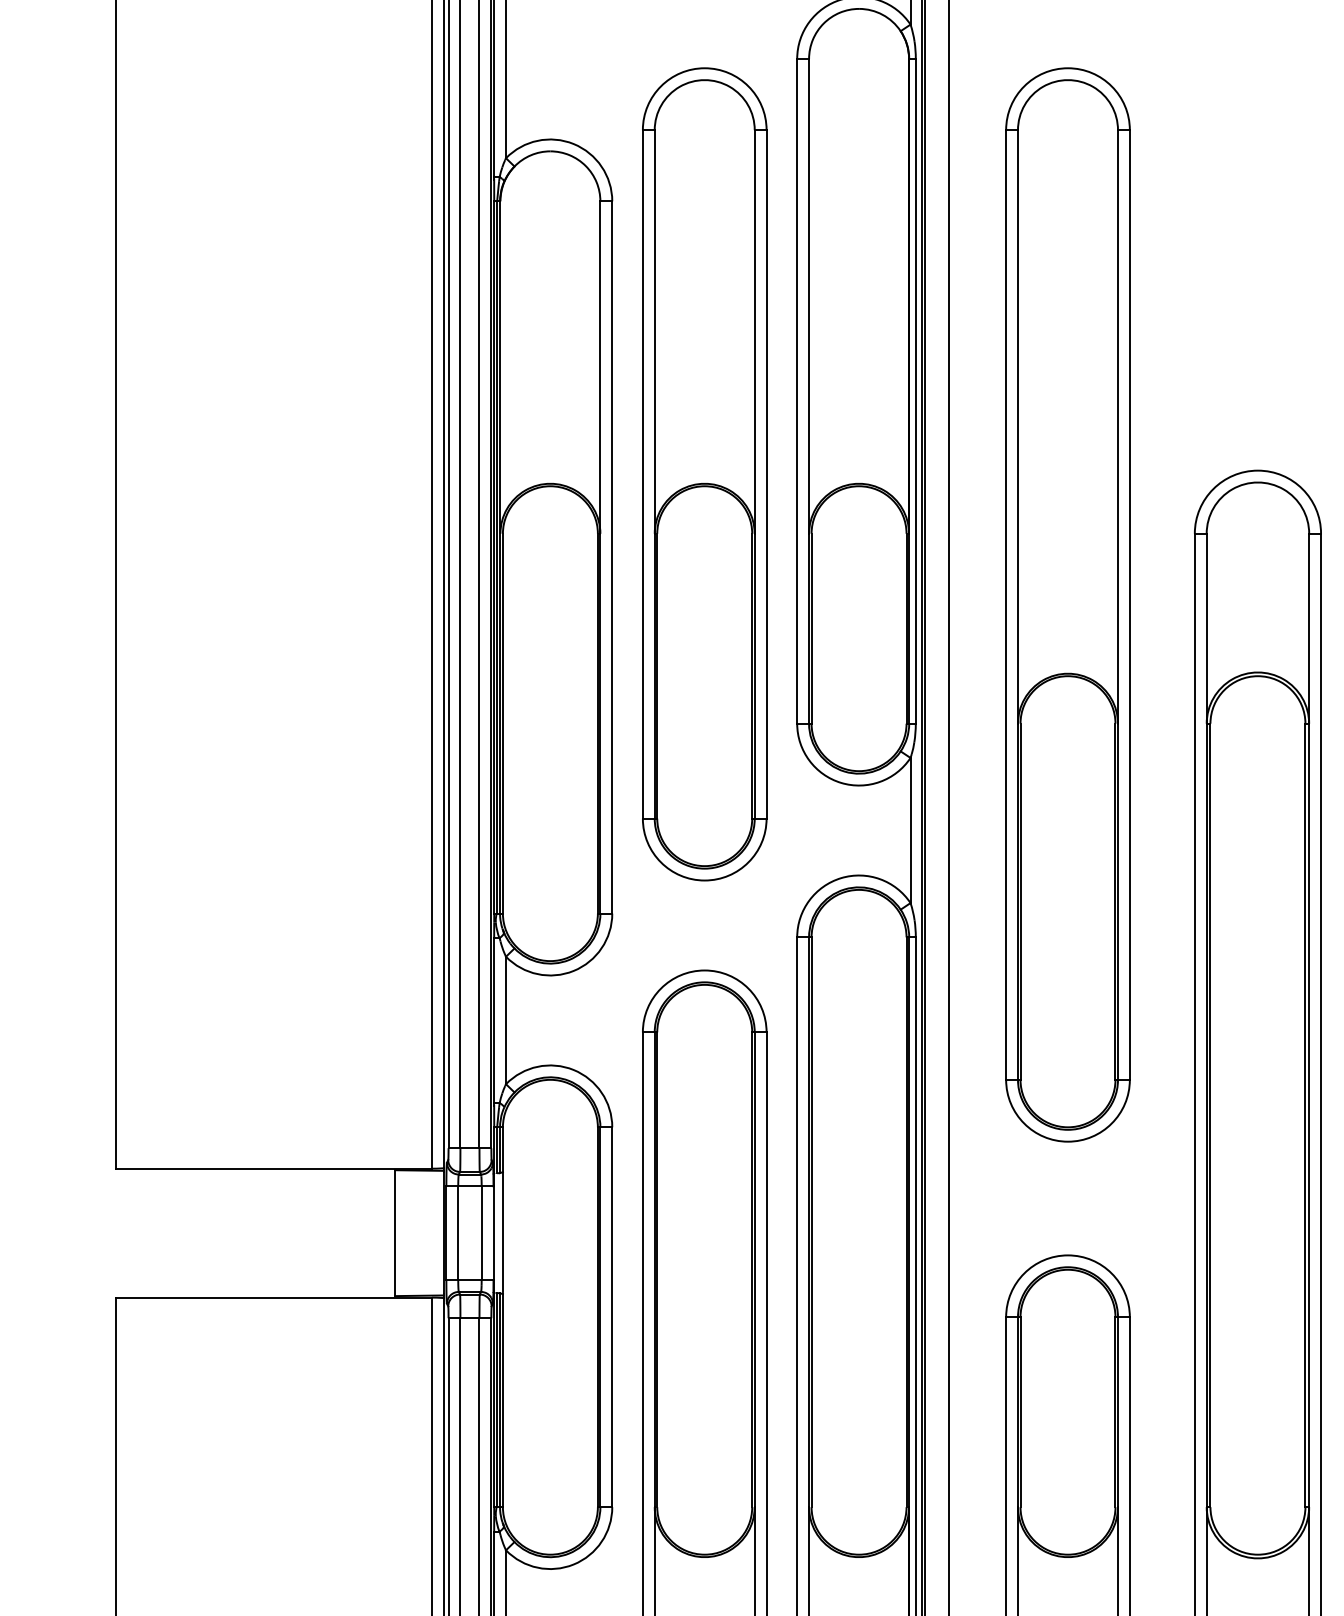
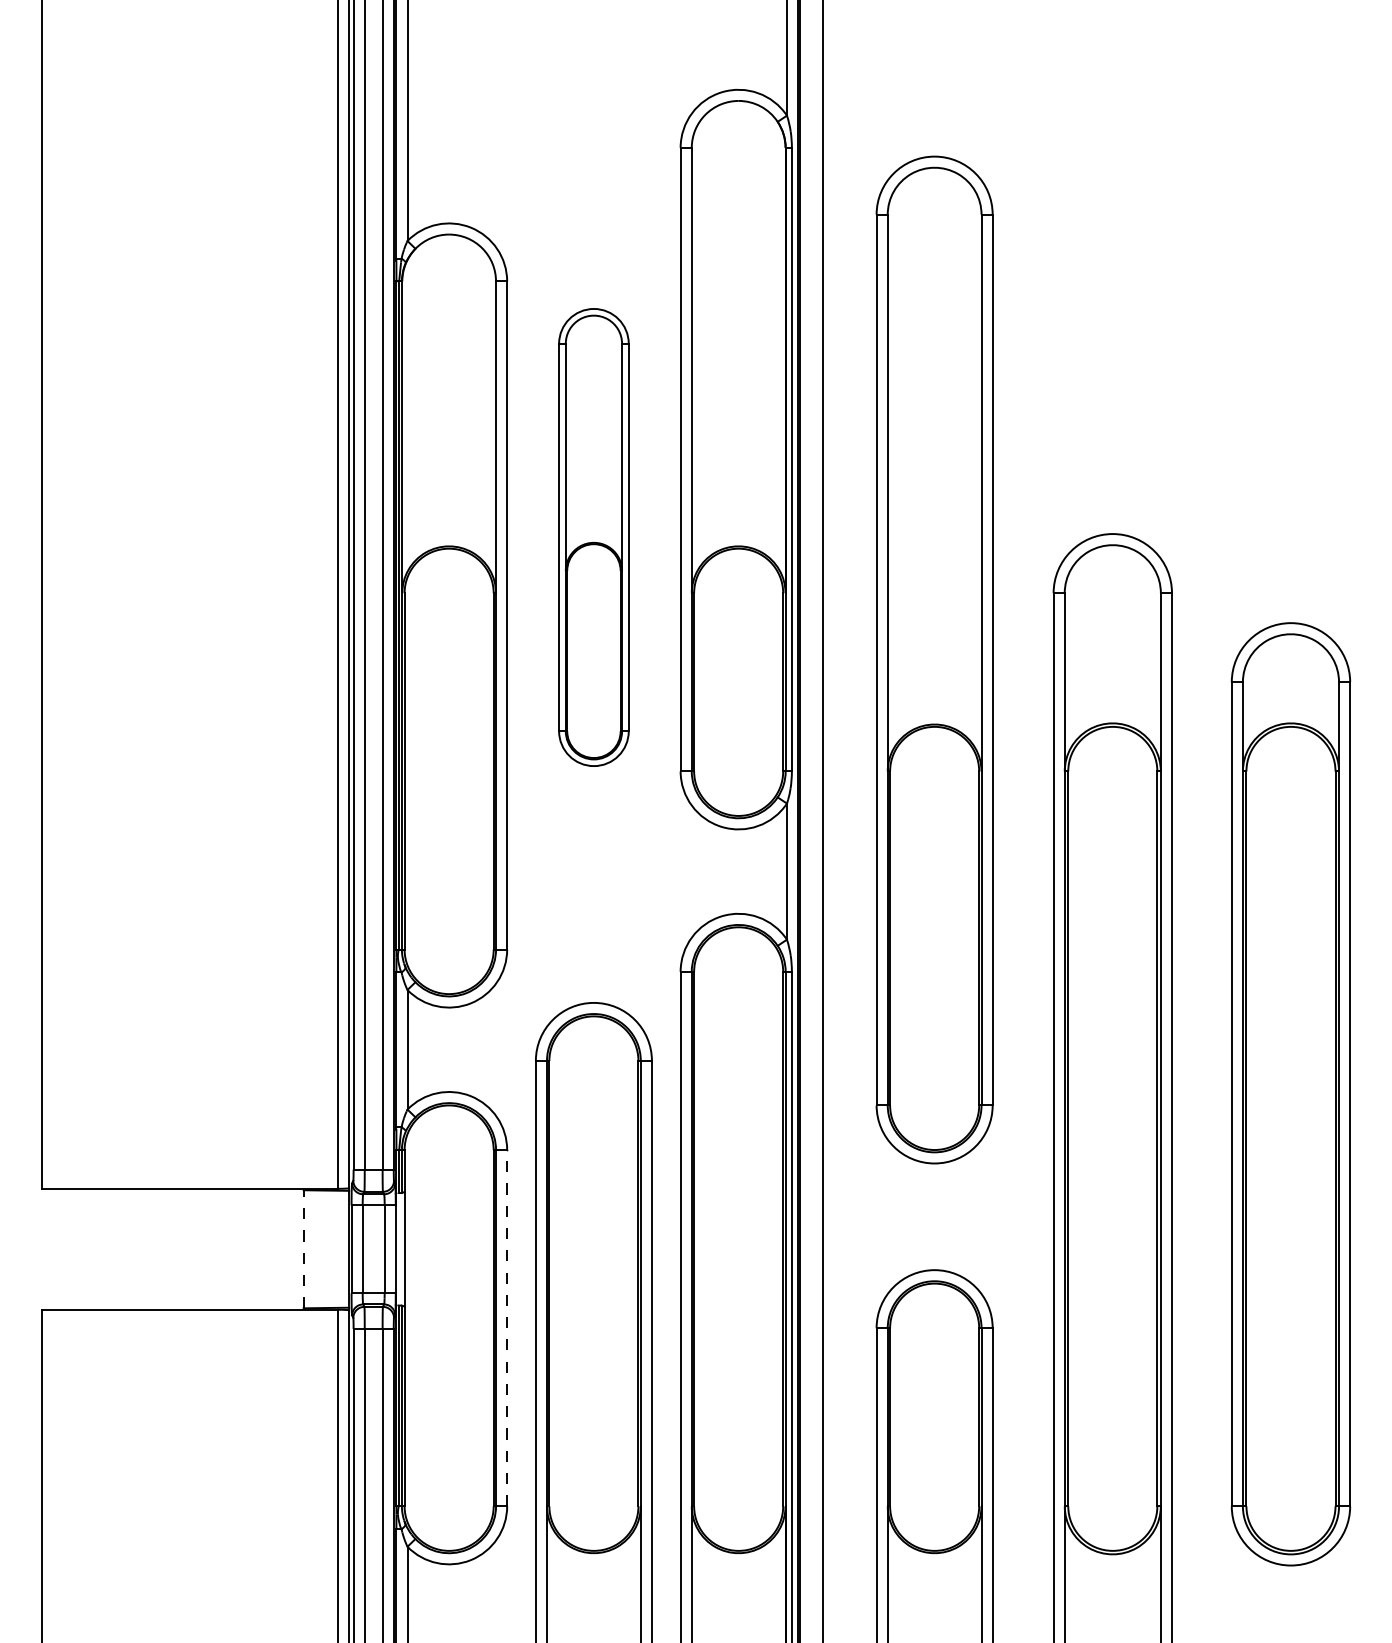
part: (704, 474) -> (593, 537), size x0.6
line: (395, 1232) -> (303, 1248), solid -> dashed
line: (612, 1316) -> (507, 1327), solid -> dashed

